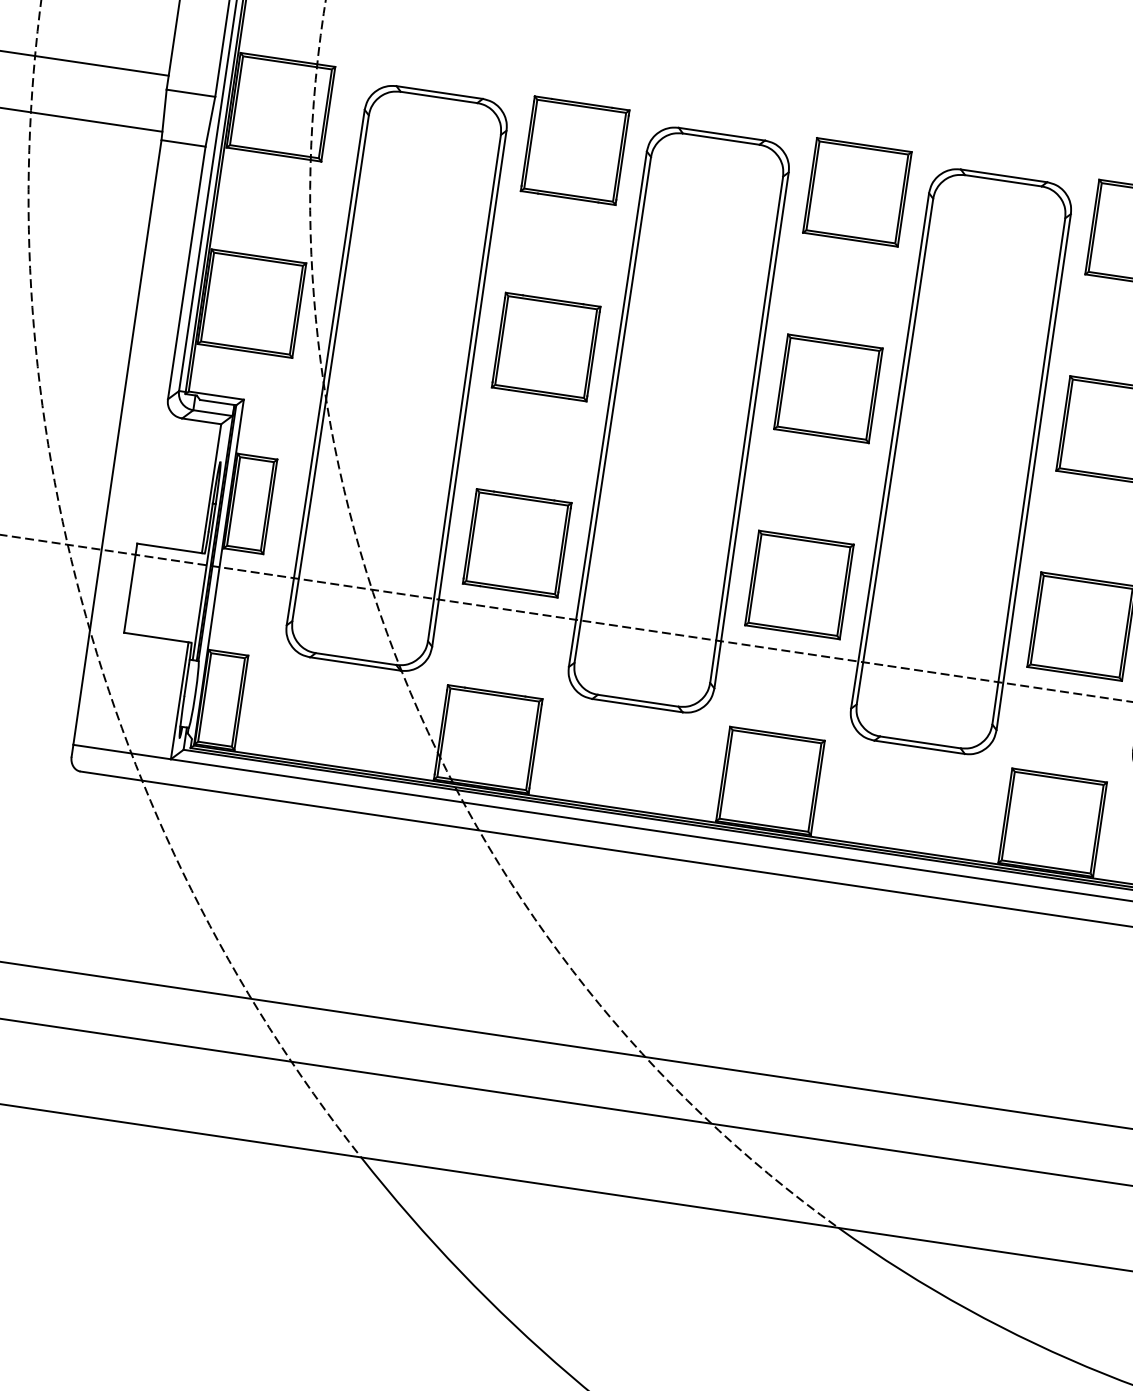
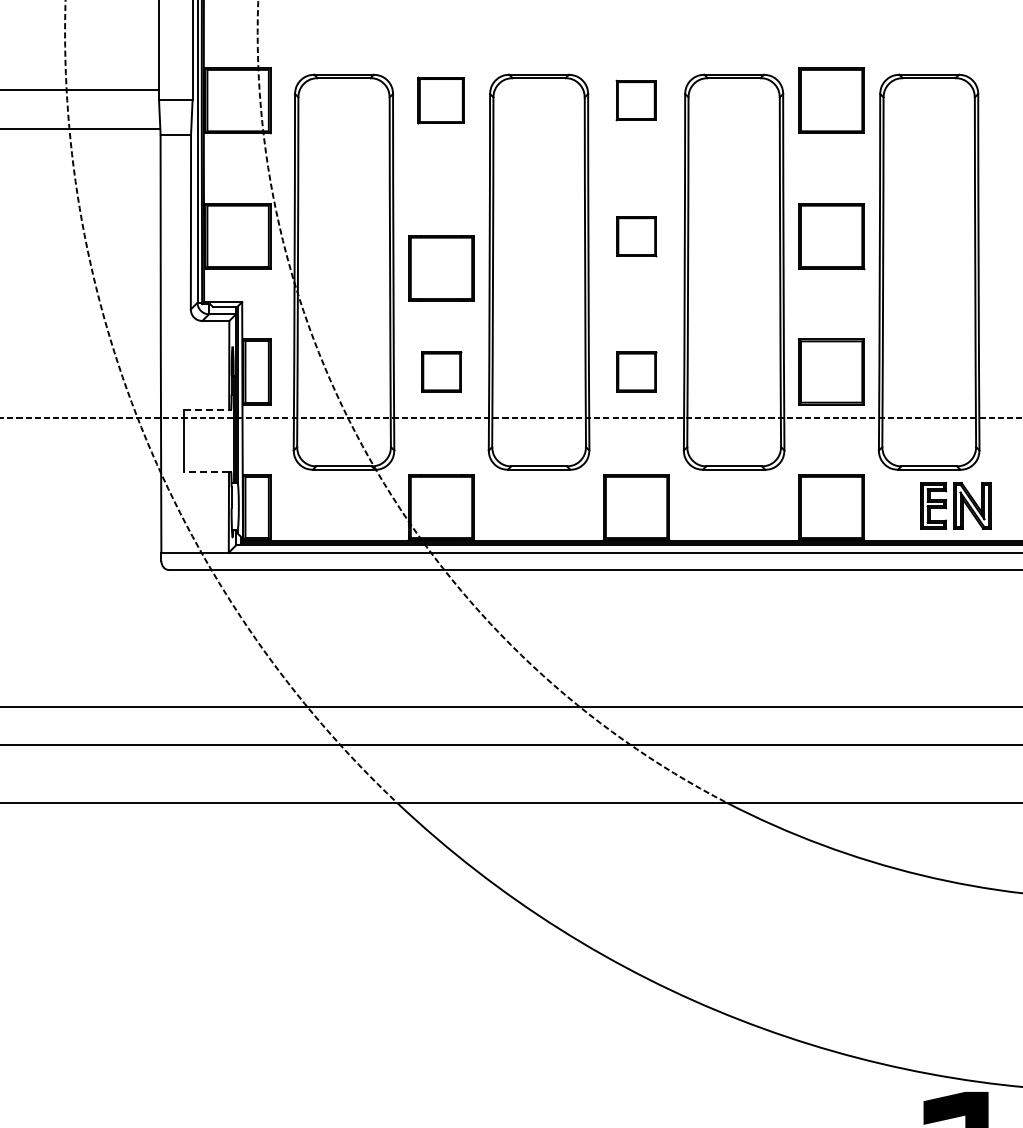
part: (573, 150) -> (440, 100), size x0.7
part: (855, 192) -> (635, 100), size x0.6
part: (546, 347) -> (441, 268), moved
part: (828, 388) -> (636, 236), size x0.6
part: (517, 542) -> (441, 371), size x0.6
line: (170, 549) -> (207, 410), solid -> dashed
part: (799, 584) -> (636, 371), size x0.6
line: (156, 637) -> (206, 471), solid -> dashed

